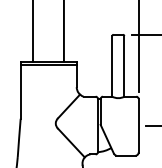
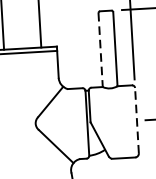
line: (112, 66) -> (100, 50), solid -> dashed
line: (138, 125) -> (136, 120), solid -> dashed

